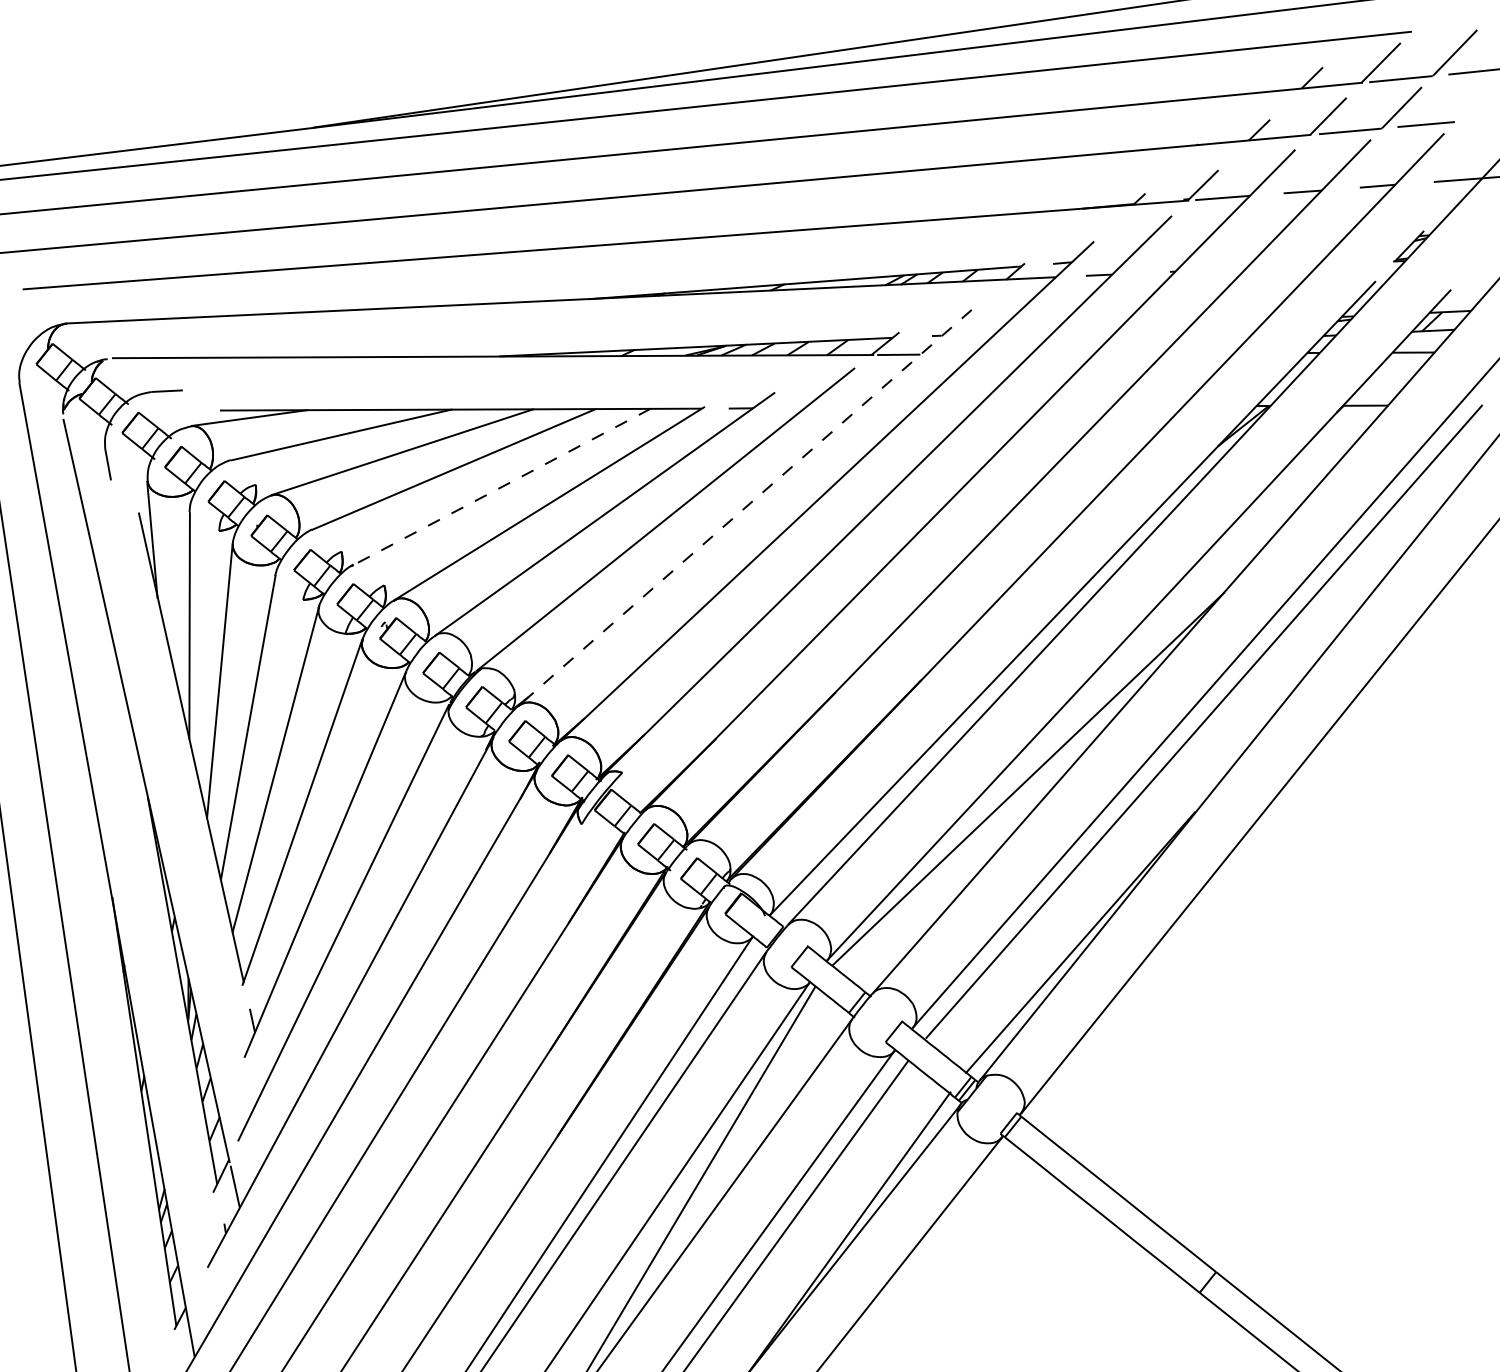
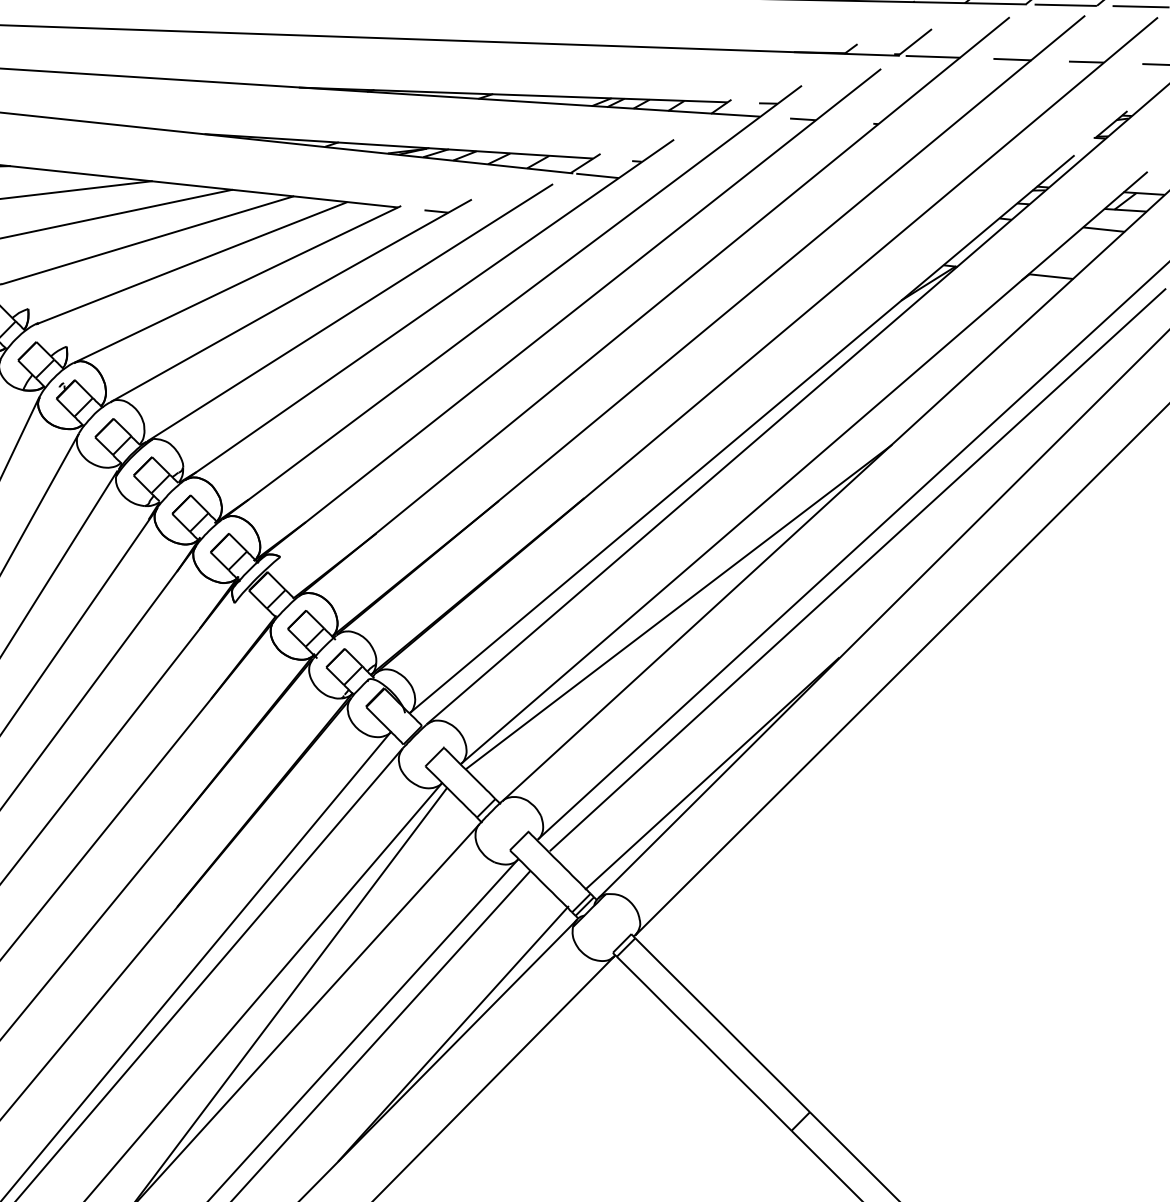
line: (500, 487) -> (191, 263), dashed -> solid
line: (744, 508) -> (429, 310), dashed -> solid

